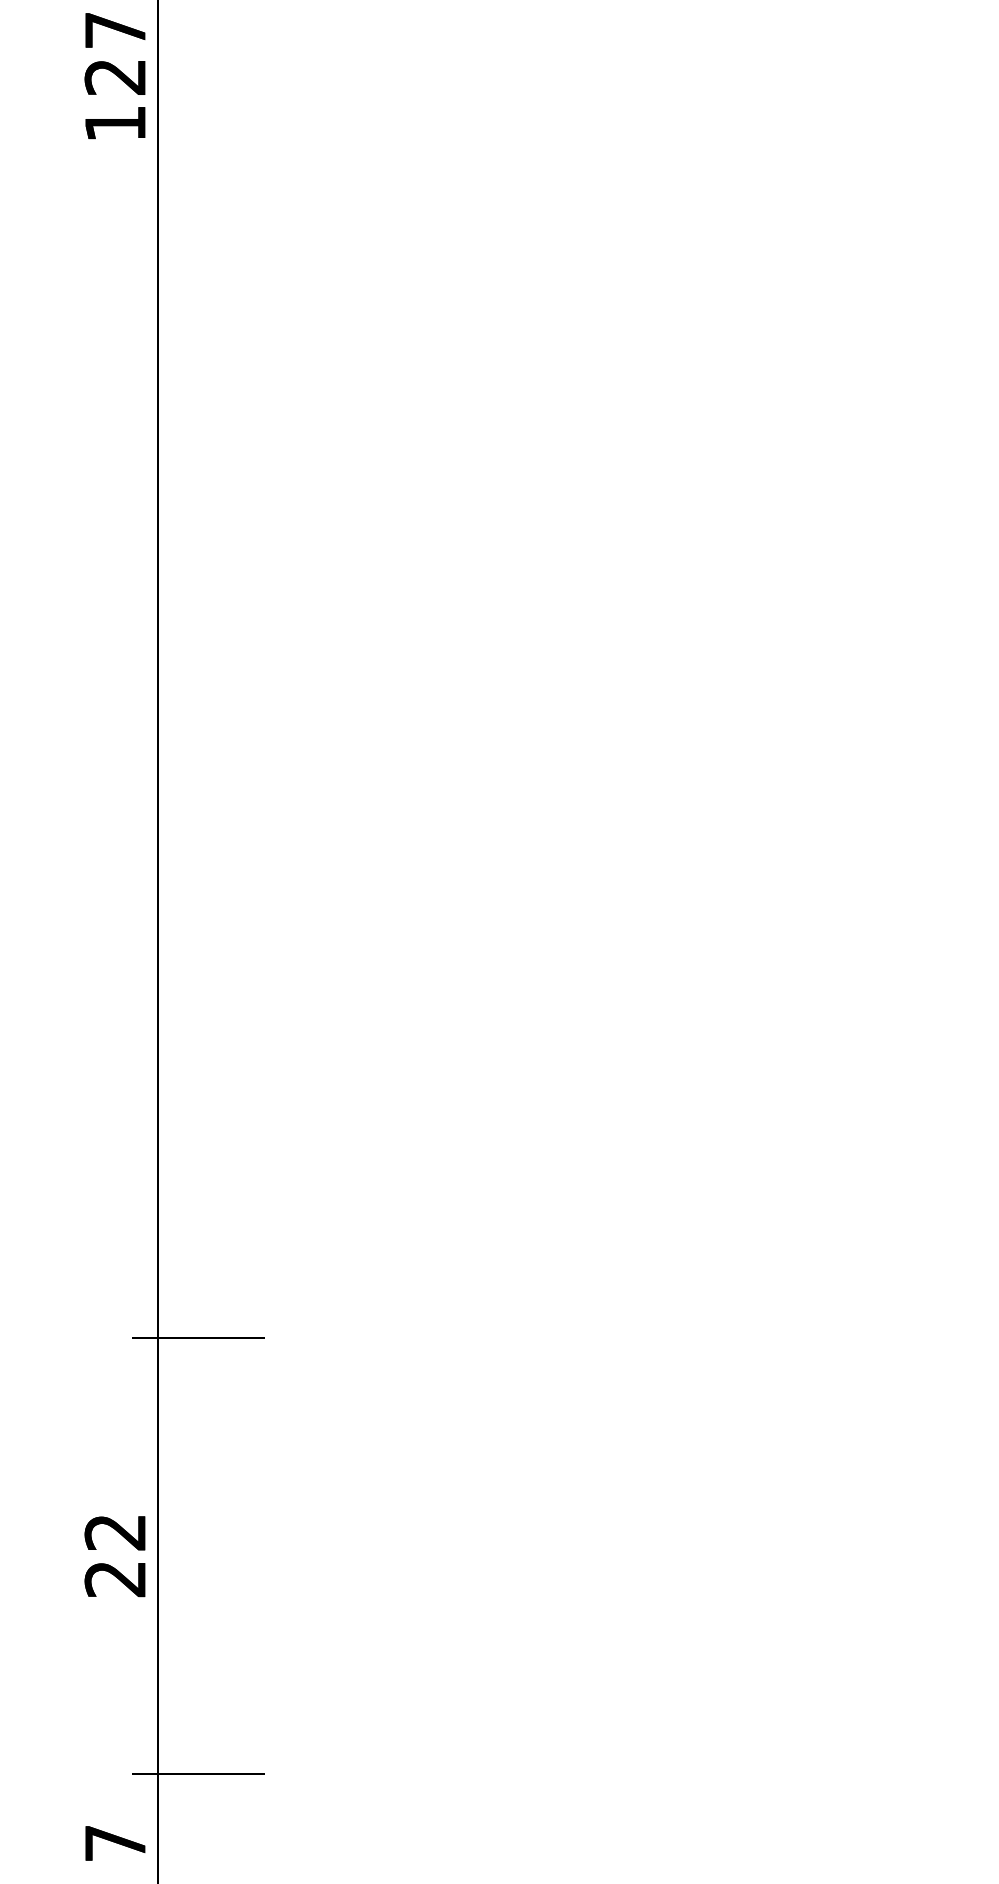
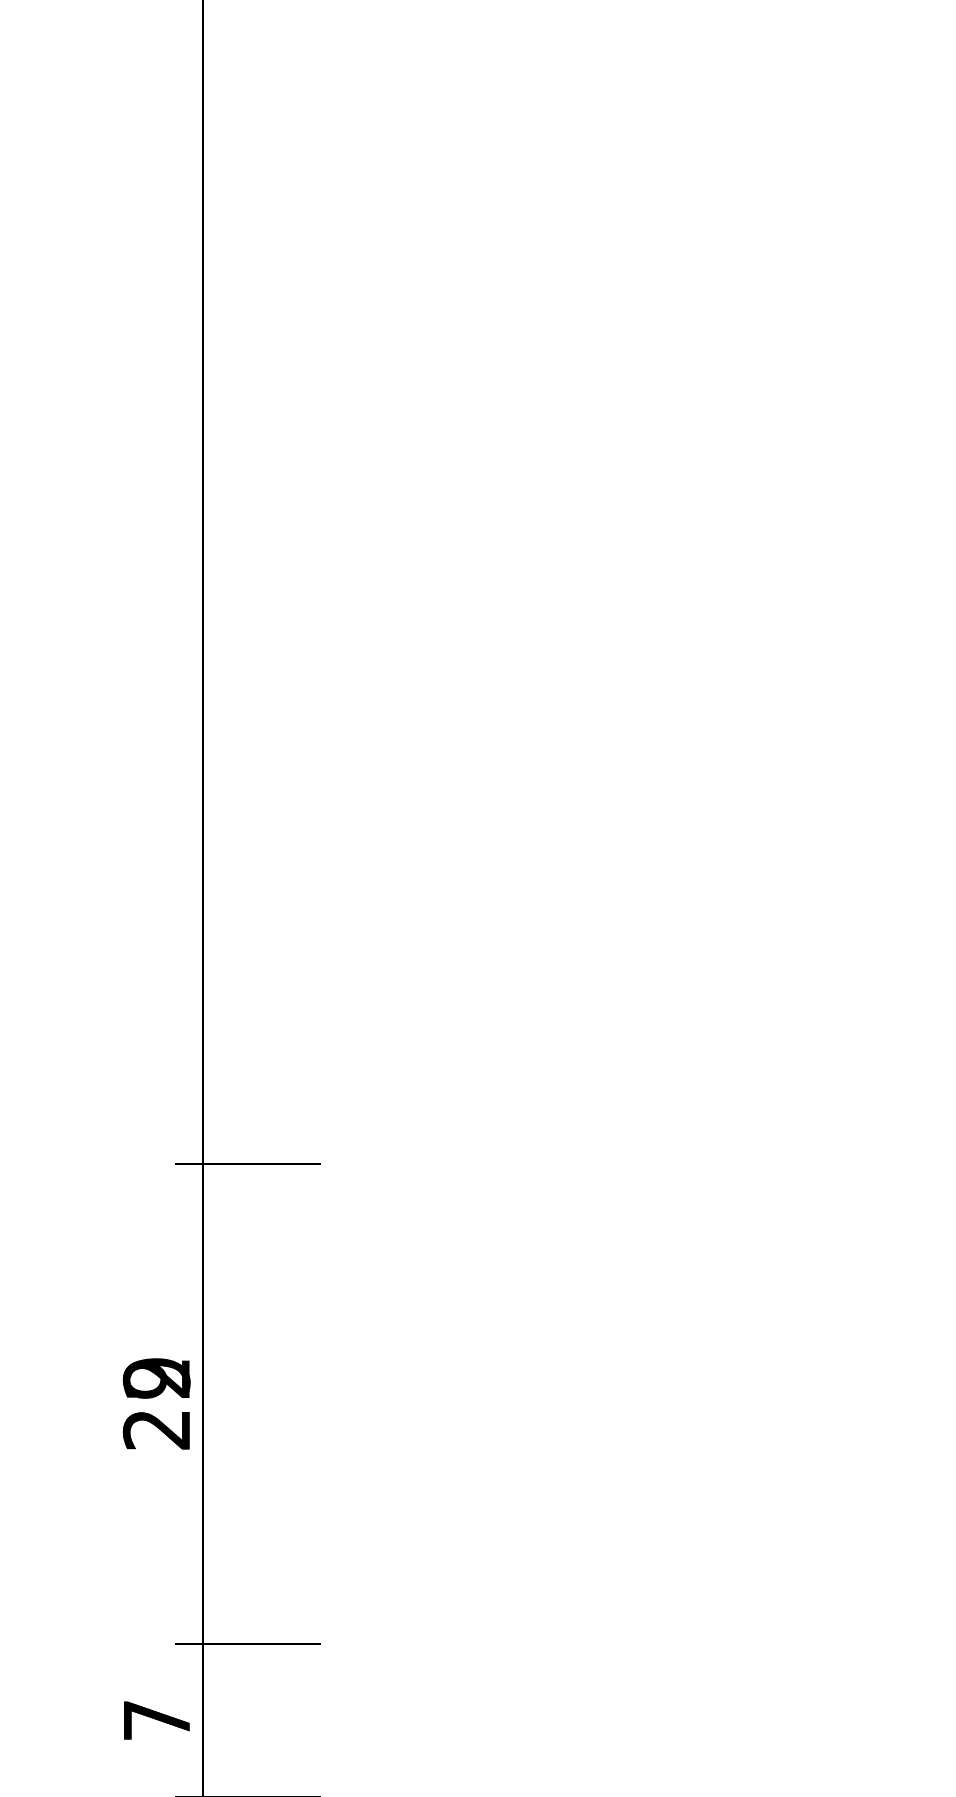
text: (115, 1532) -> (156, 1378), 22 -> 29

